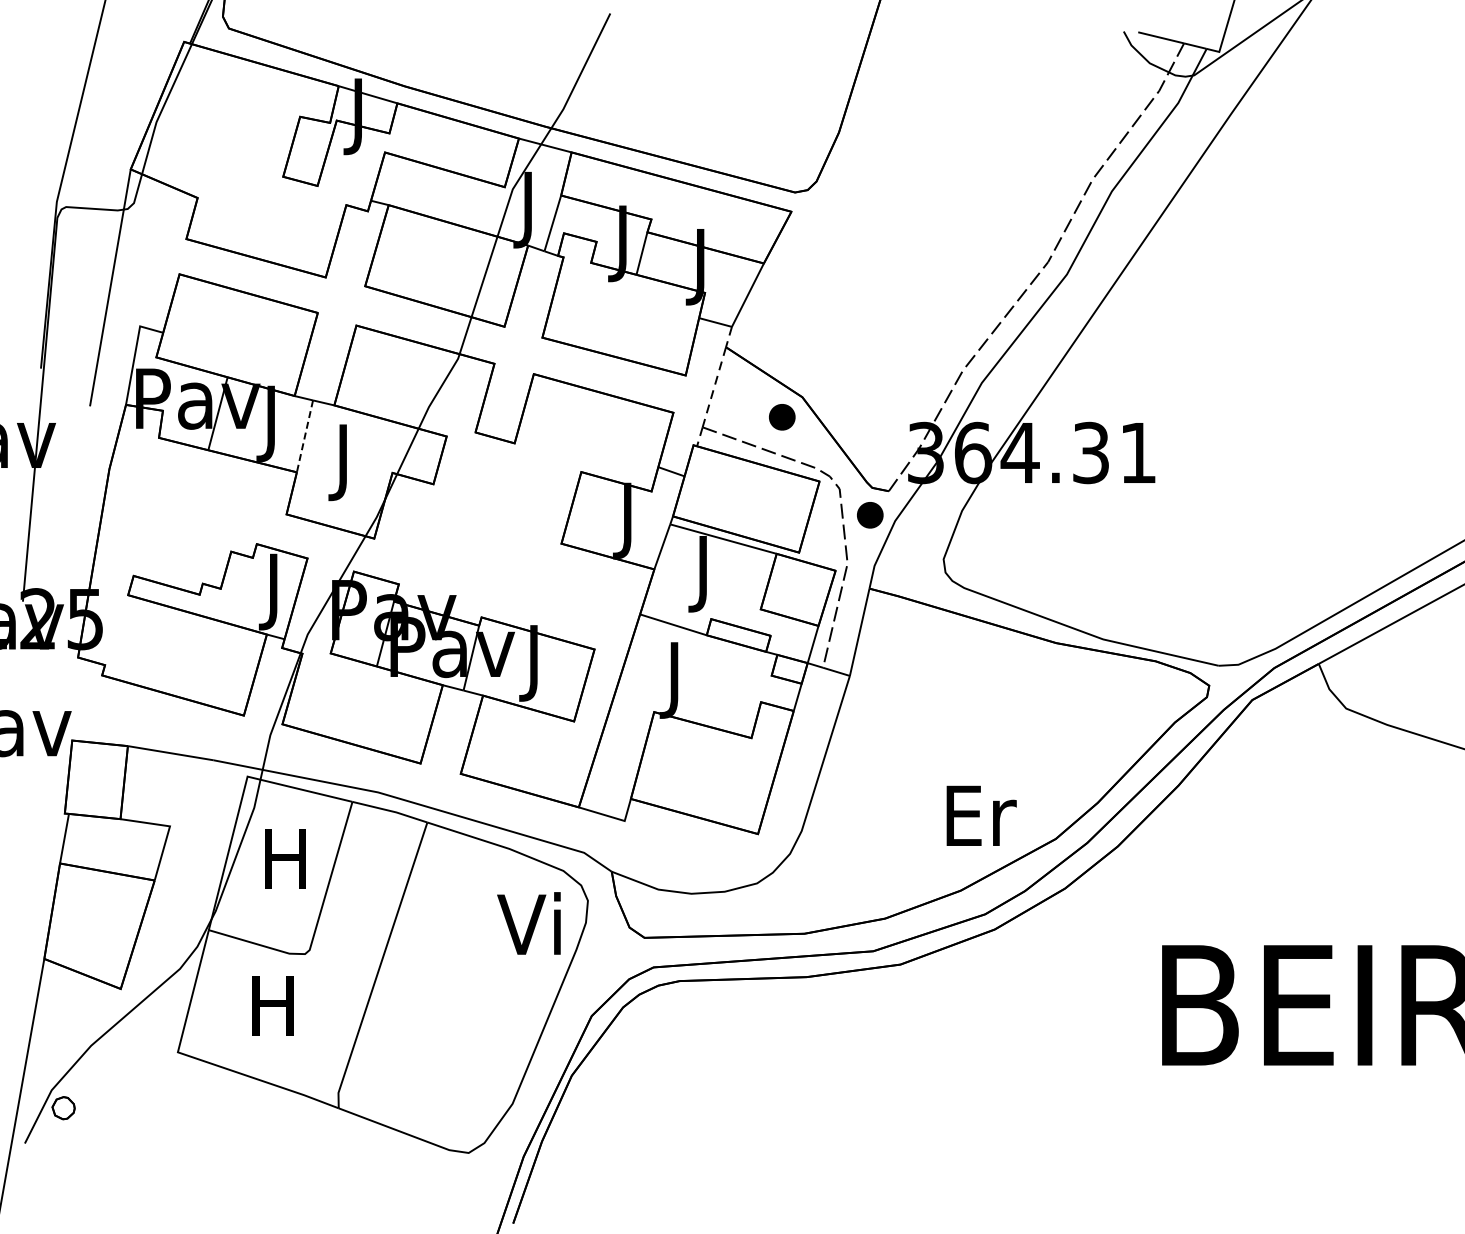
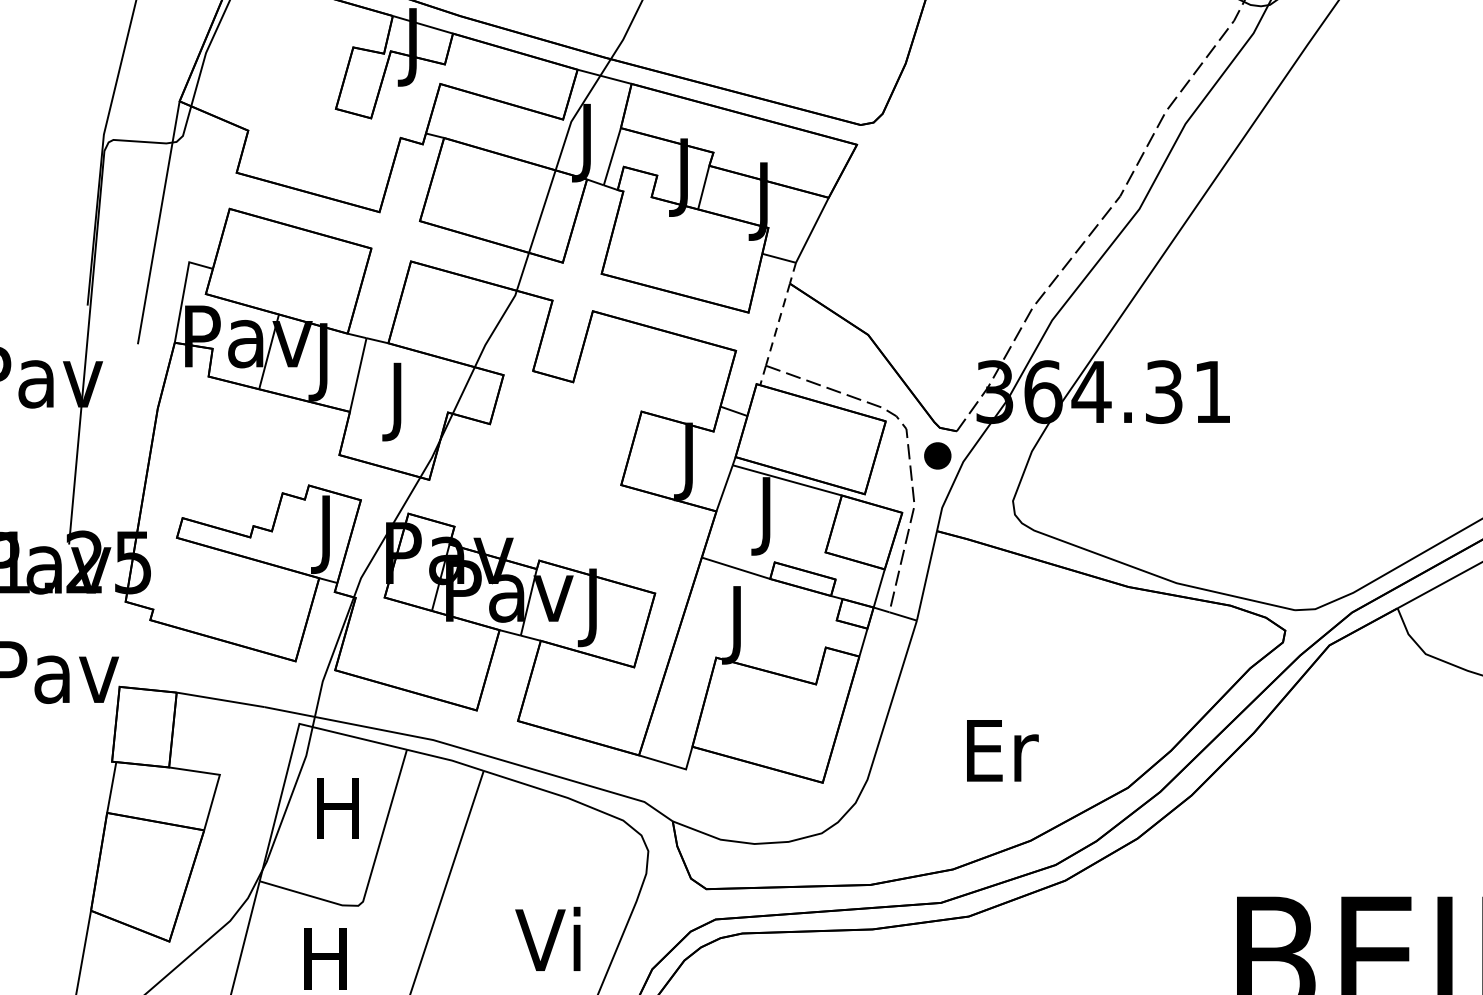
part: (782, 417) -> (847, 355), removed
line: (304, 436) -> (357, 375), dashed -> solid
text: (981, 815) -> (1002, 750), moved
text: (528, 923) -> (547, 939), moved

